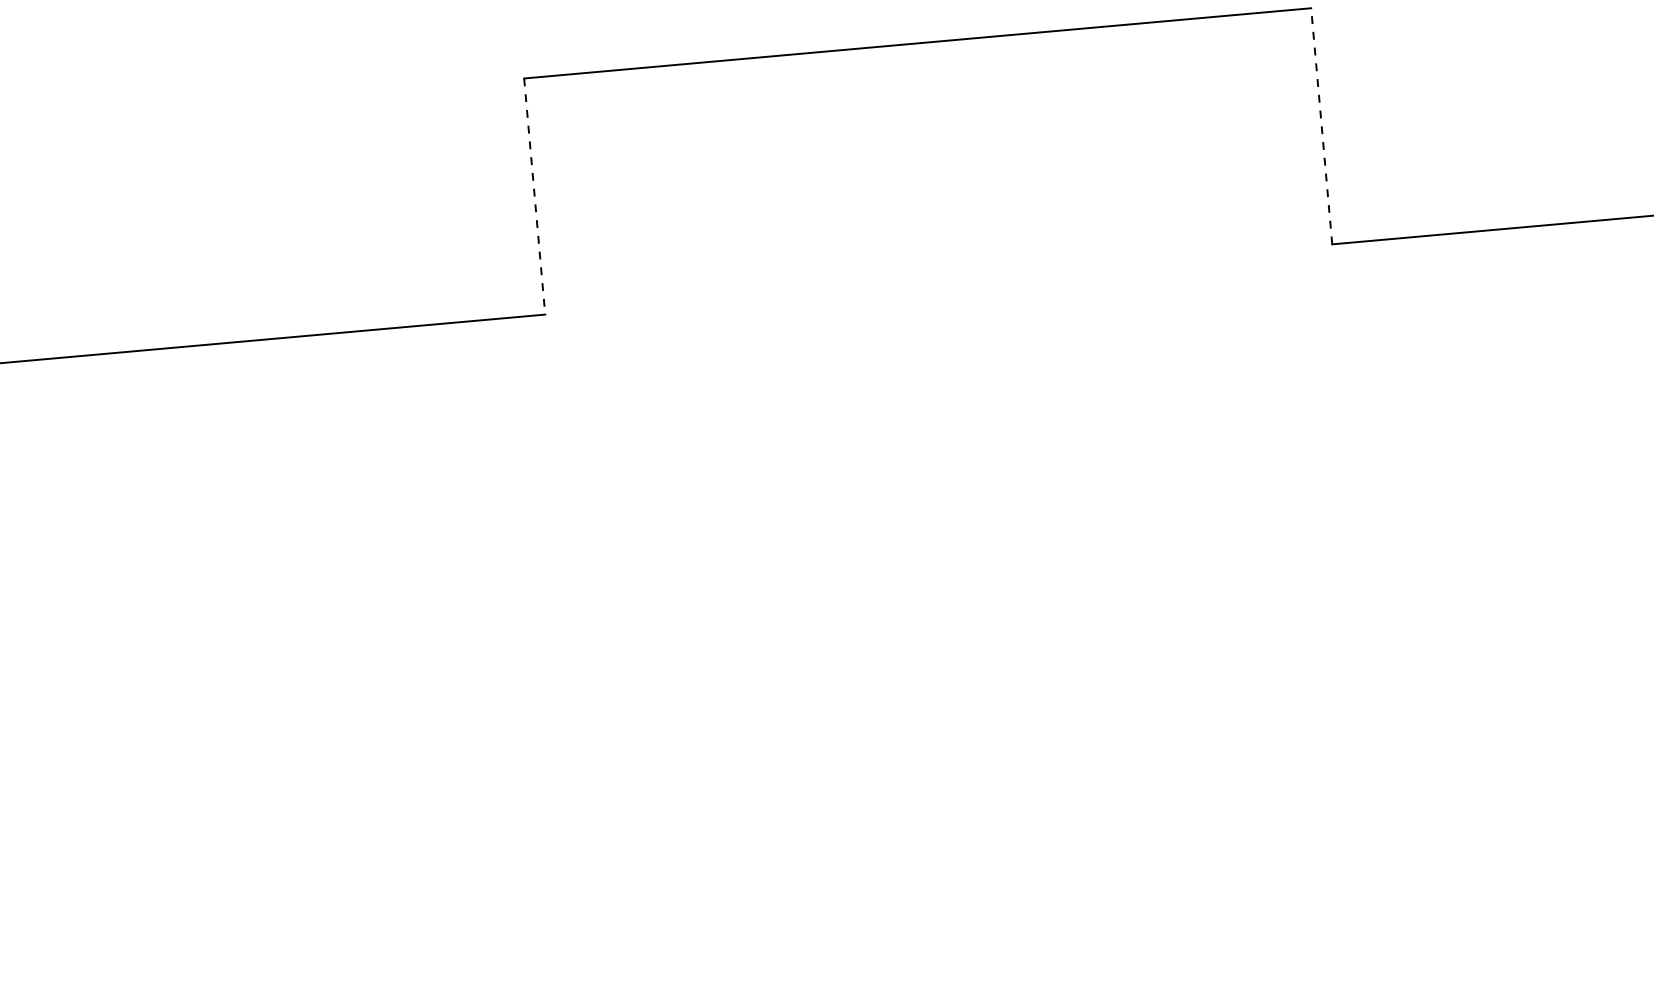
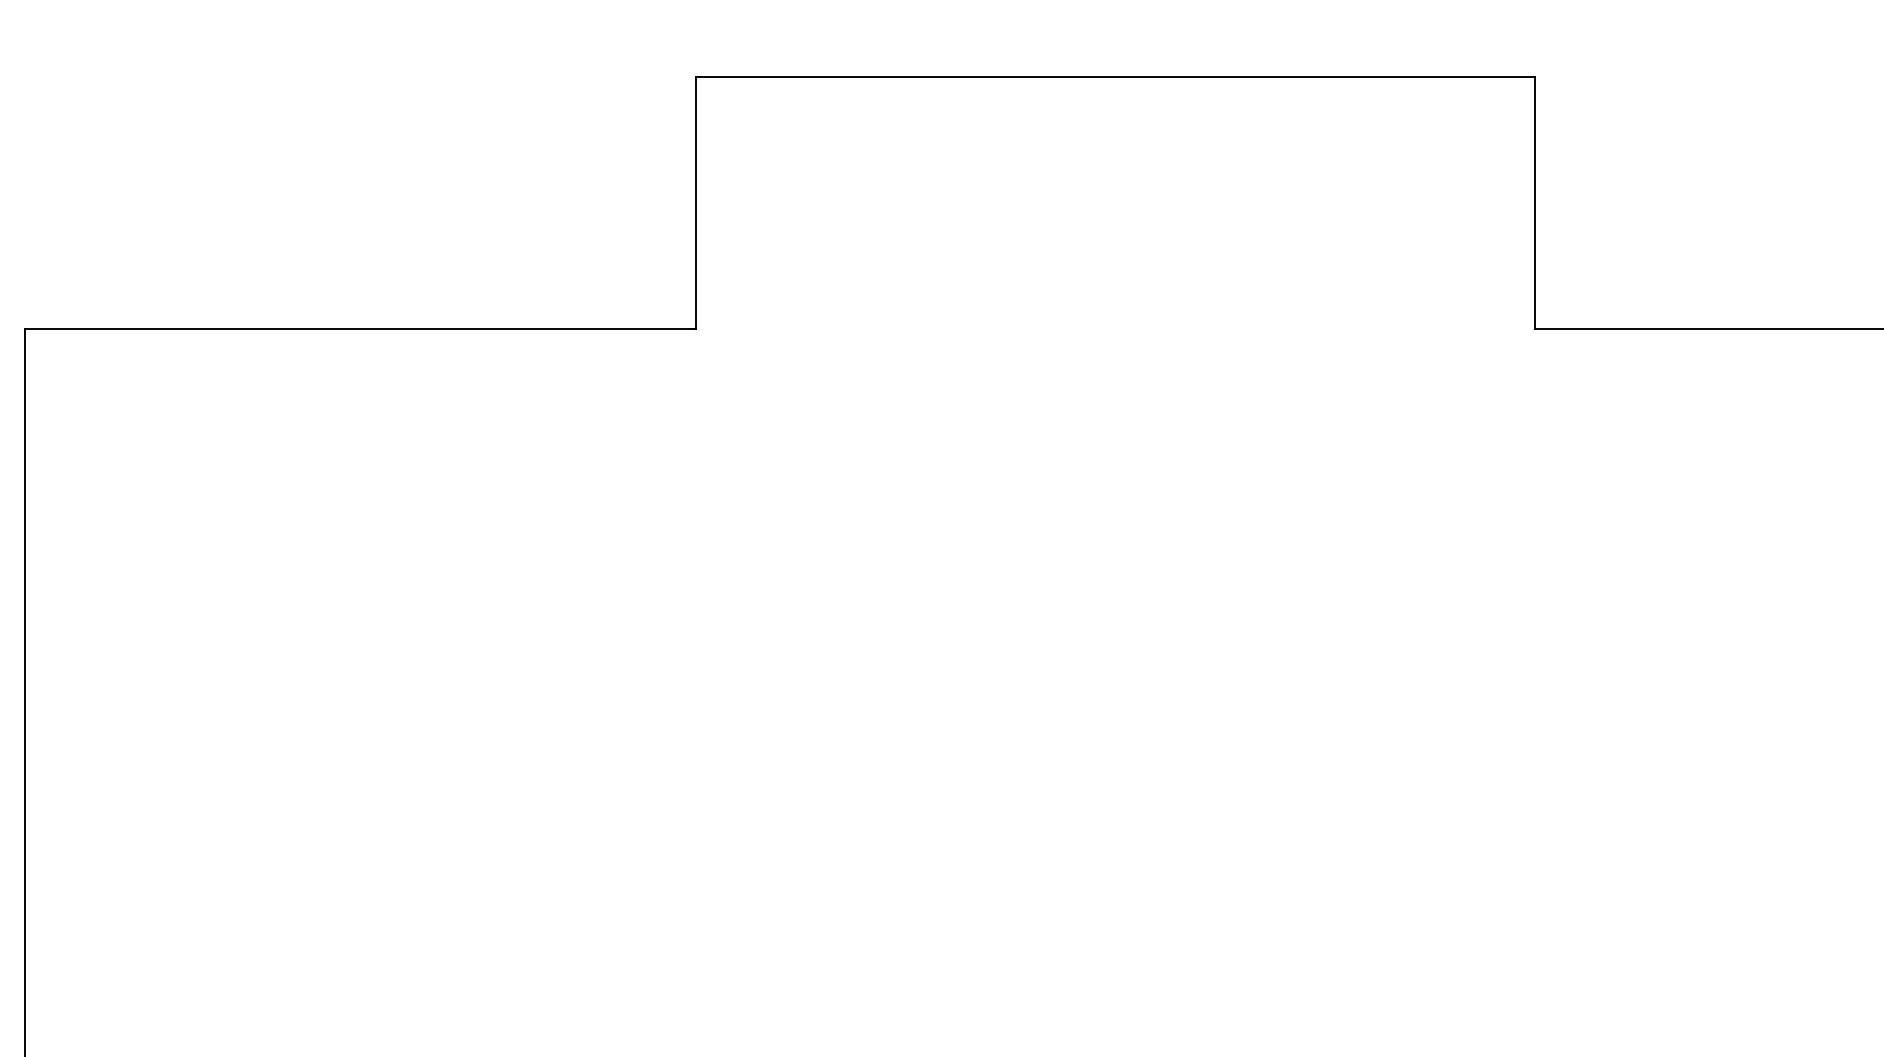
line: (1321, 125) -> (1534, 202), dashed -> solid
line: (534, 196) -> (695, 202), dashed -> solid

